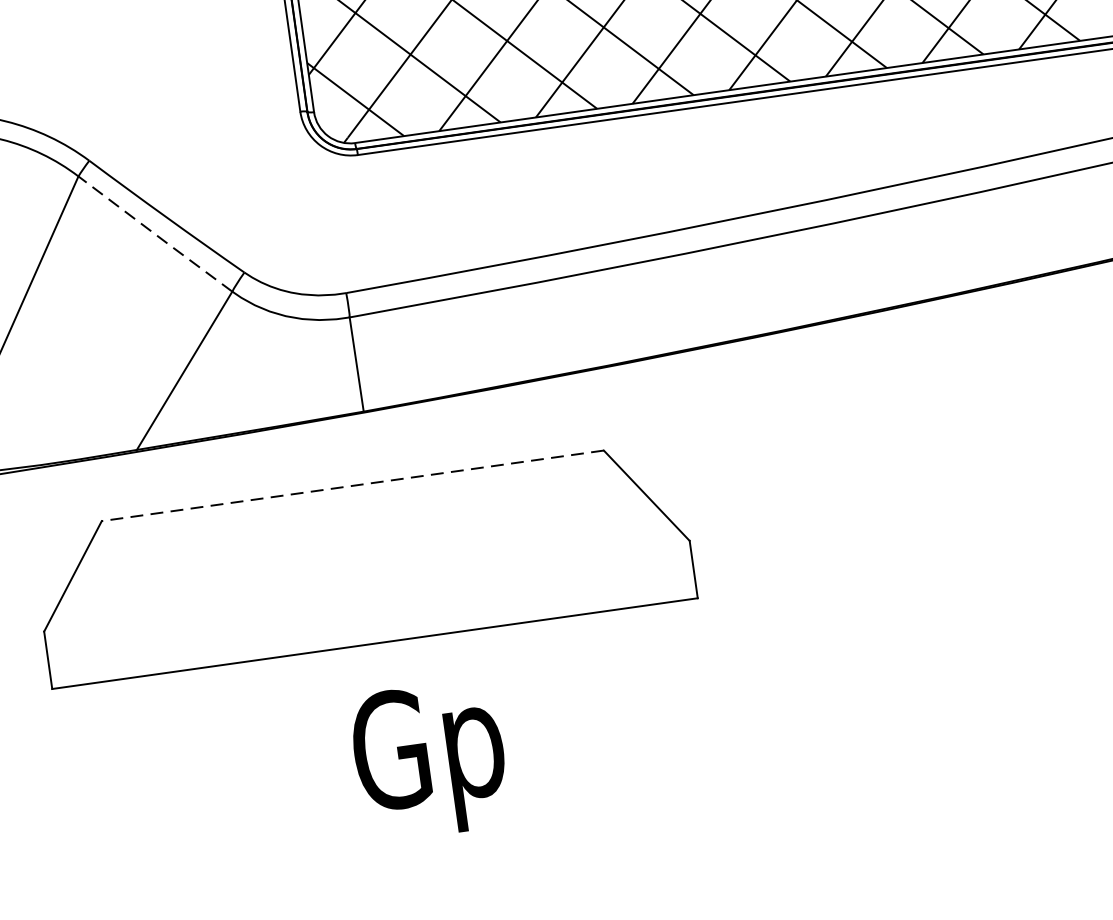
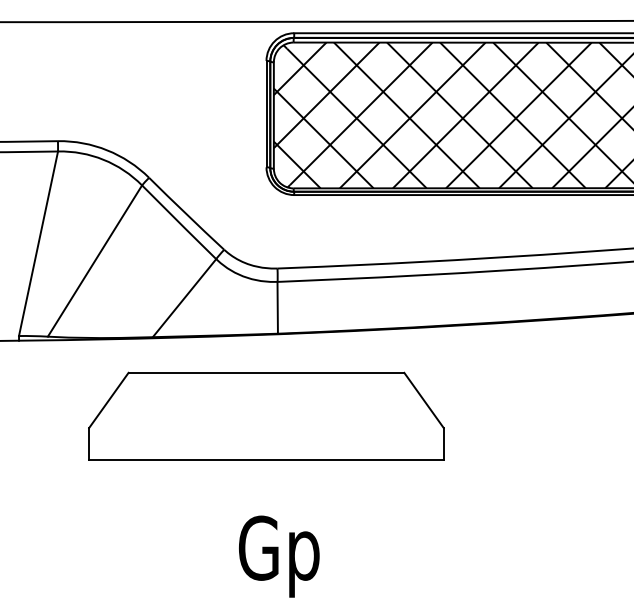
line: (156, 234) -> (179, 222), dashed -> solid
line: (352, 485) -> (266, 372), dashed -> solid
text: (430, 760) -> (279, 556), moved

